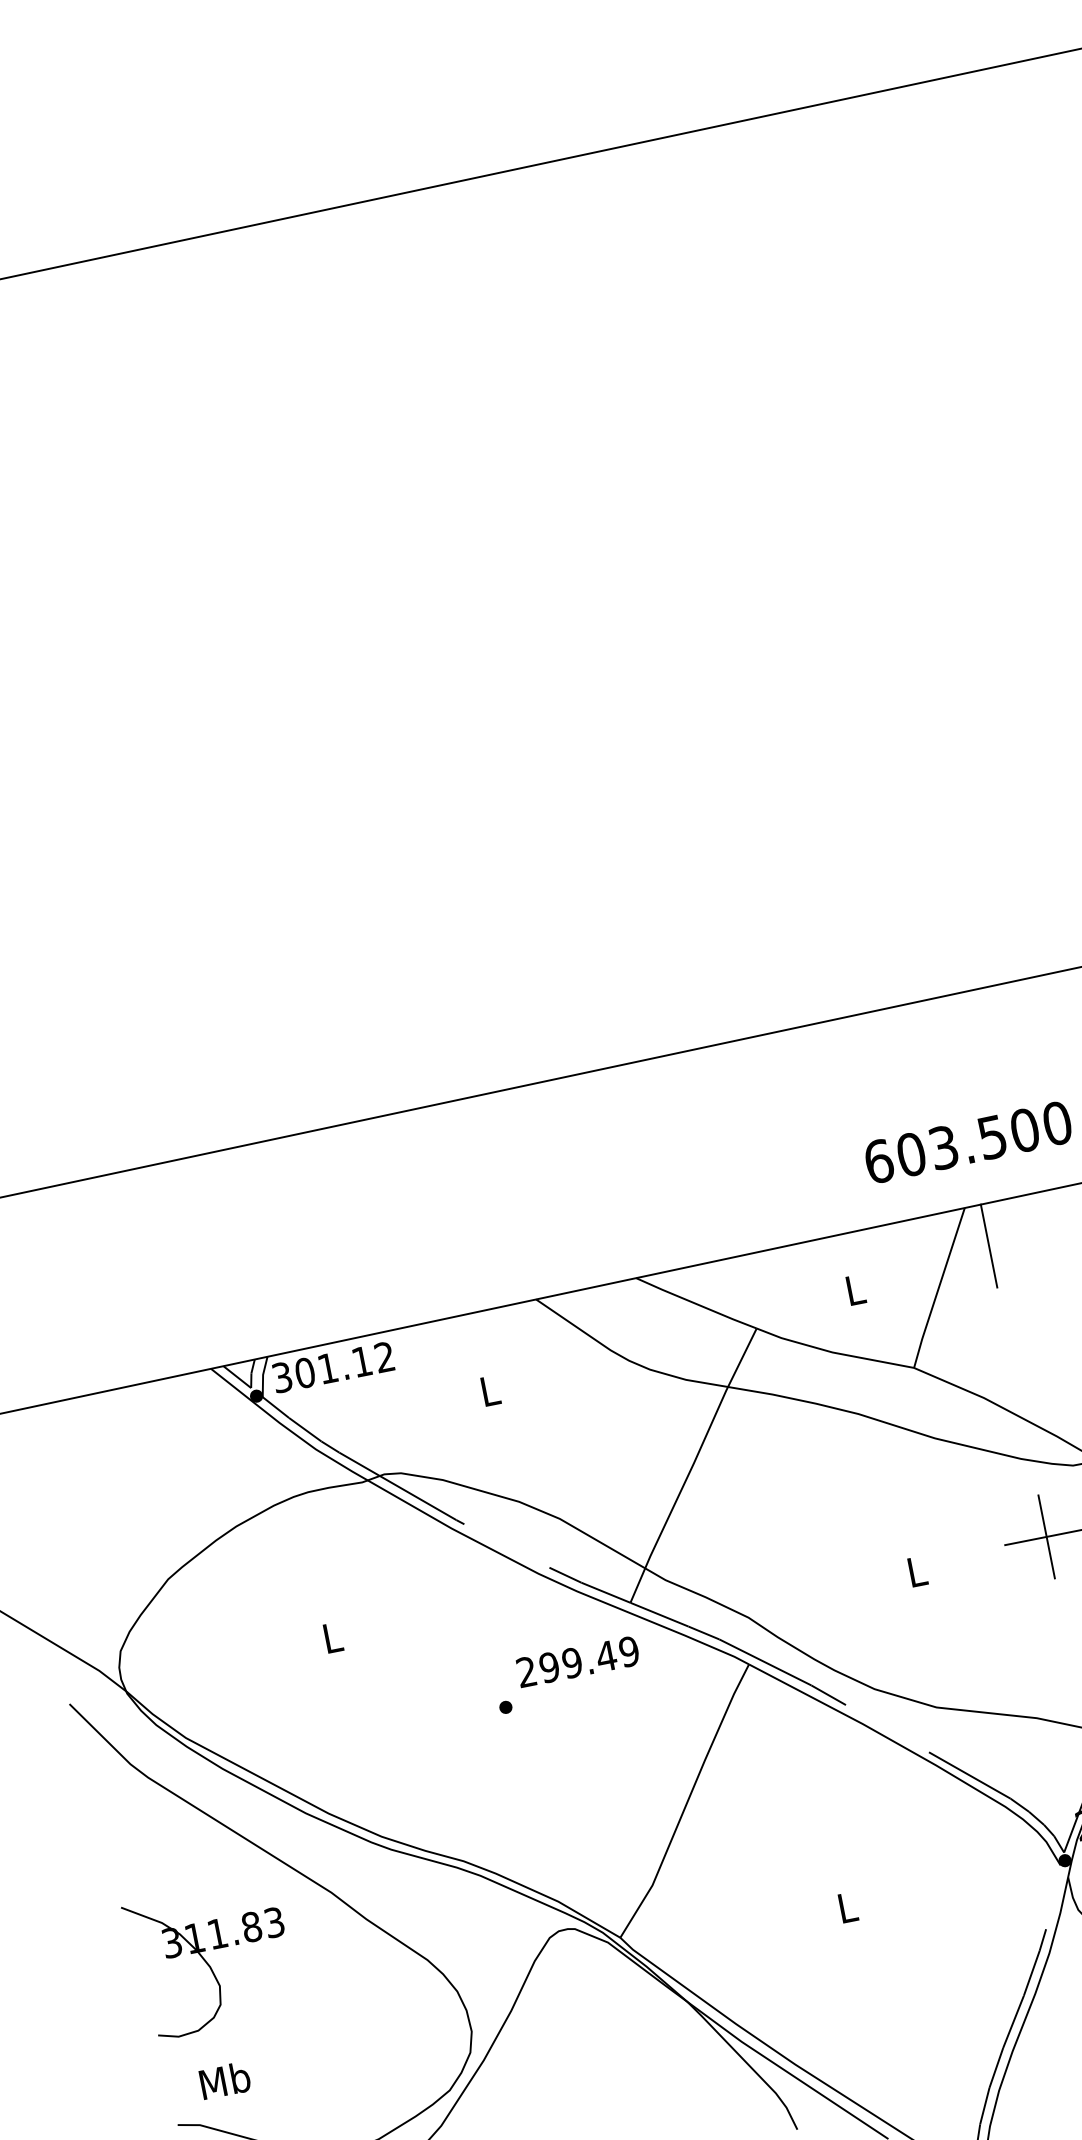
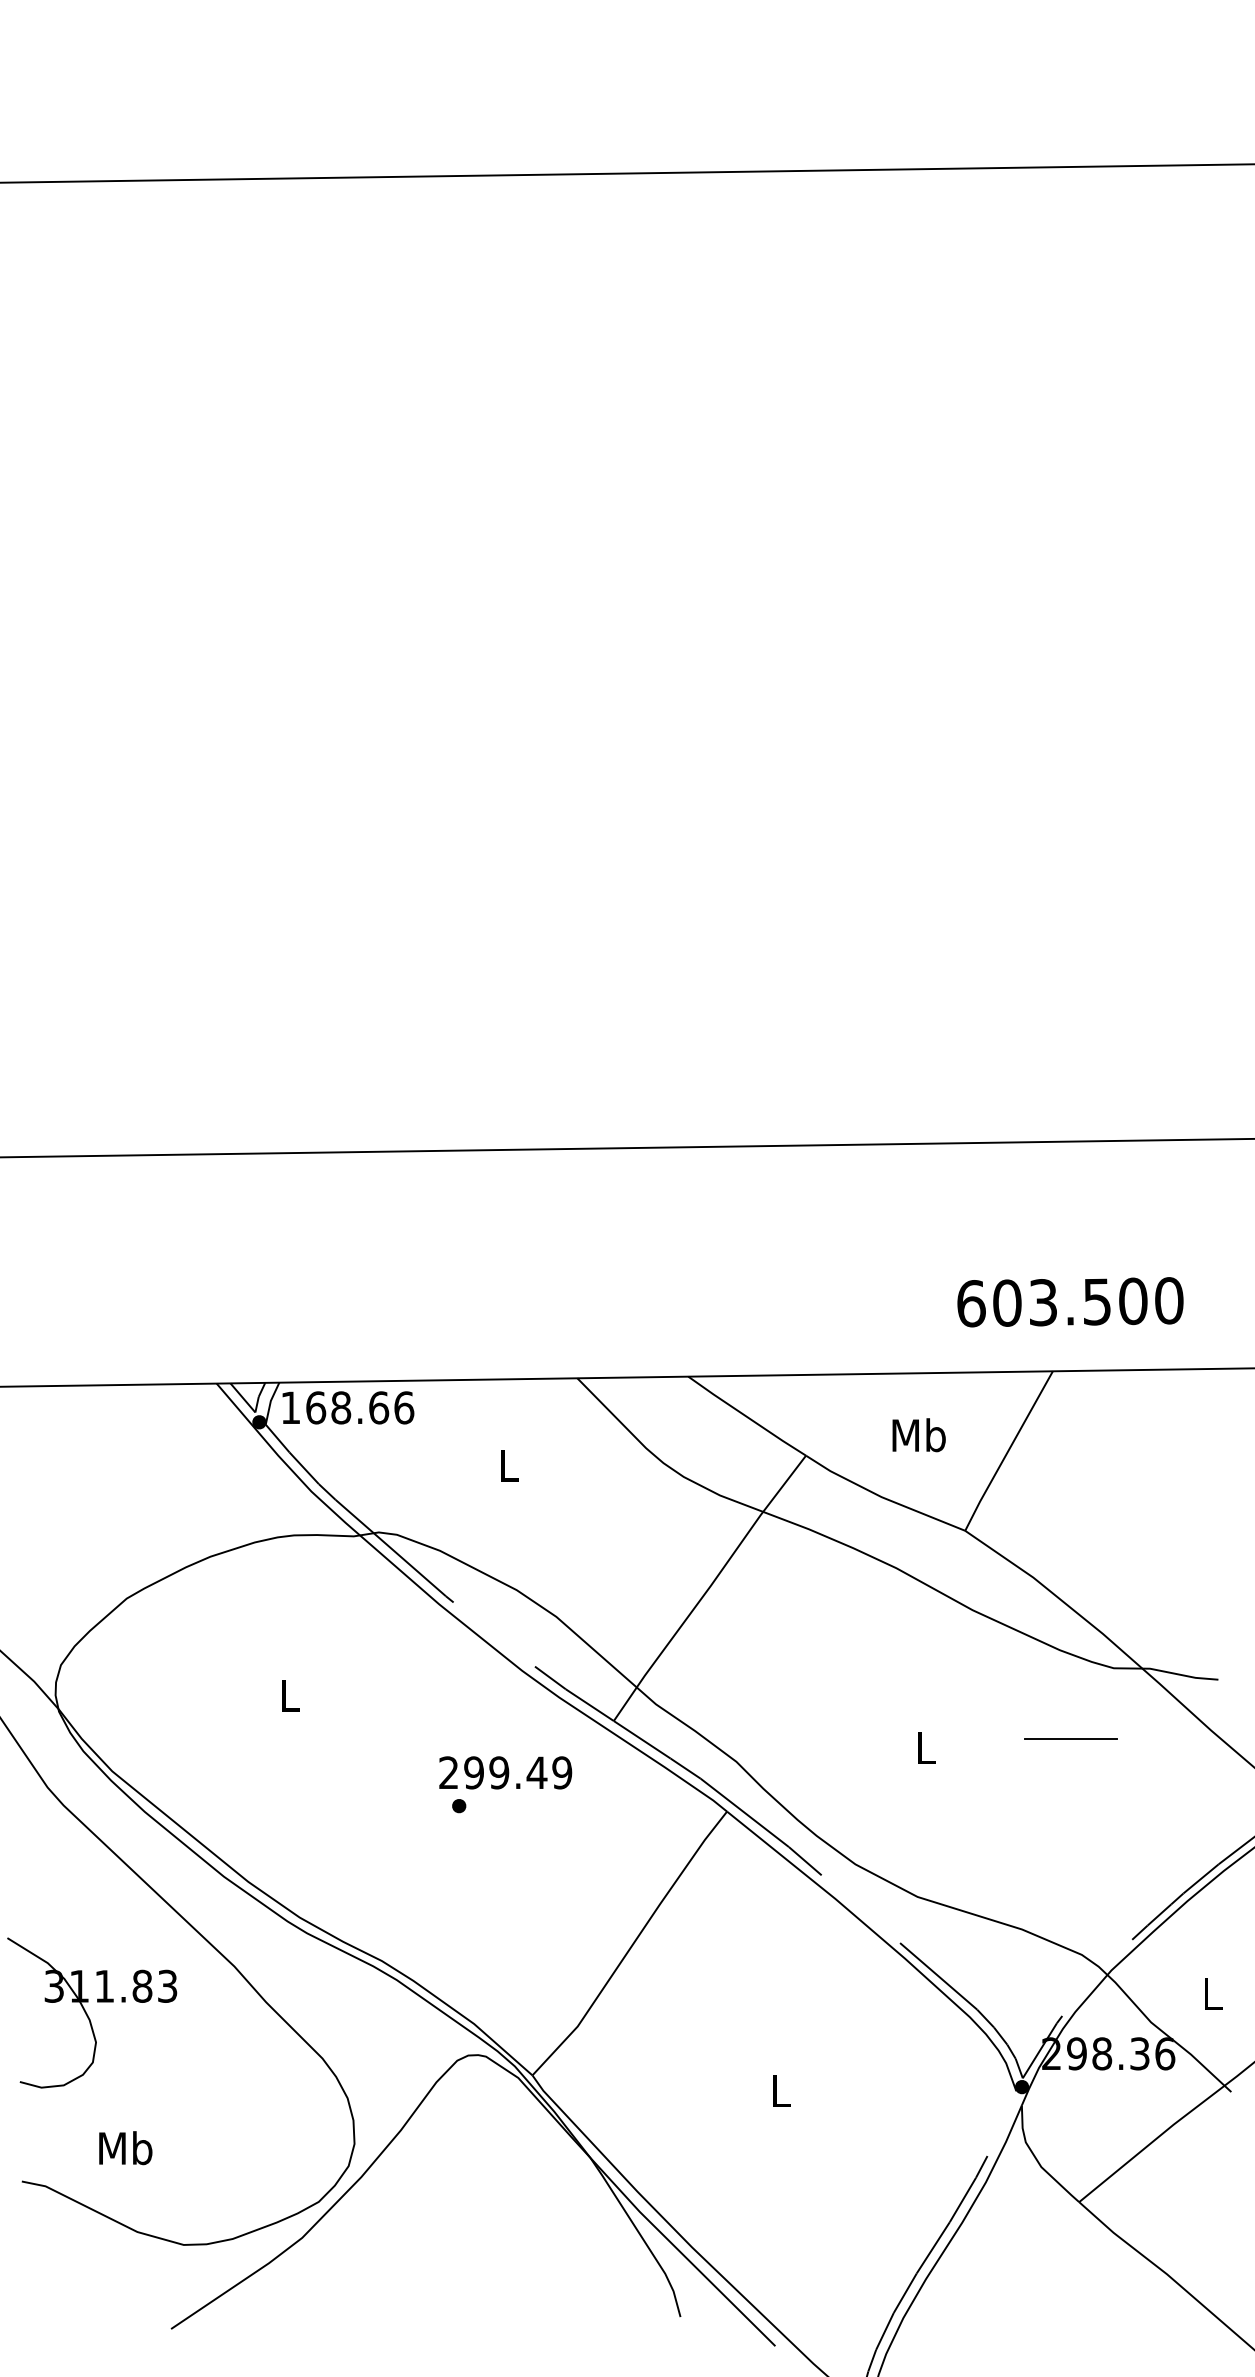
line: (988, 1245) -> (1070, 1416), removed
text: (854, 1290) -> (918, 1435), L -> Mb
text: (333, 1367) -> (347, 1407), 301.12 -> 168.66
line: (1046, 1536) -> (1070, 1738), removed
text: (577, 1661) -> (505, 1772), moved
text: (225, 2080) -> (125, 2148), moved

